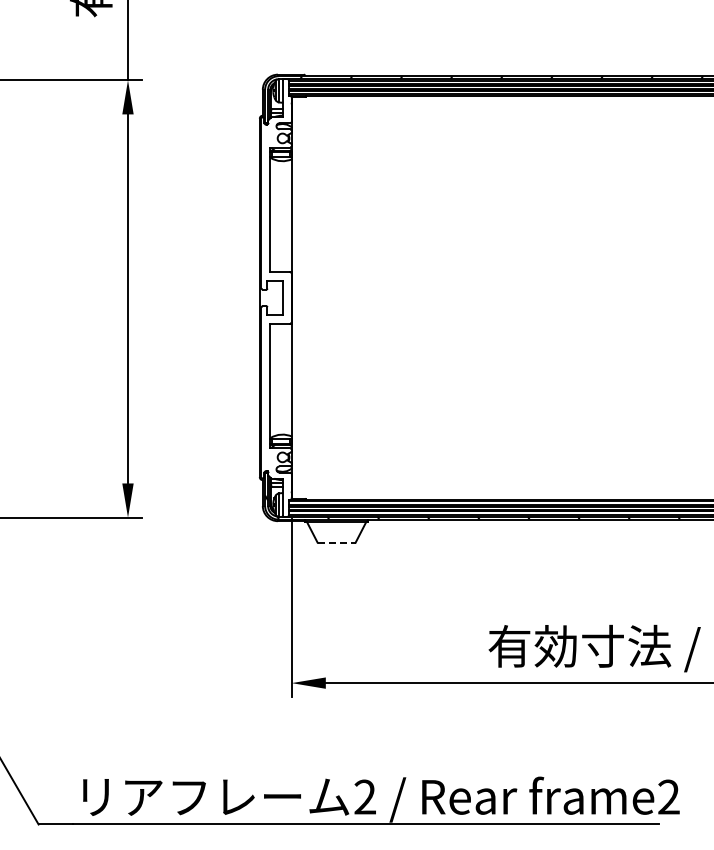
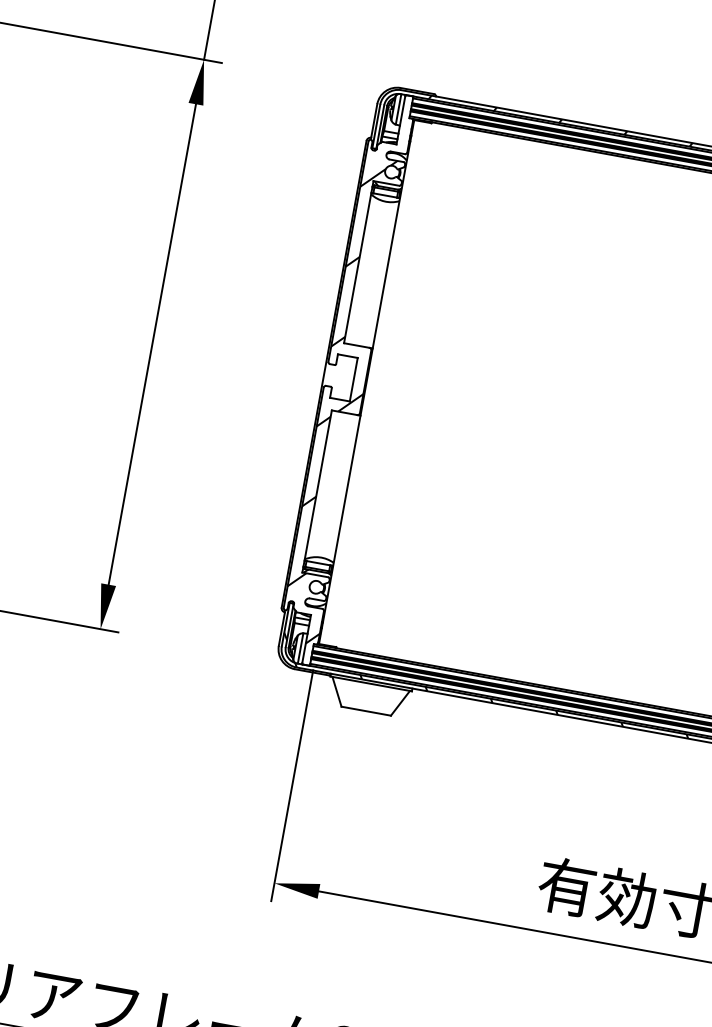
hatch: (276, 314) -> (341, 399), added
line: (336, 542) -> (366, 710), dashed -> solid

